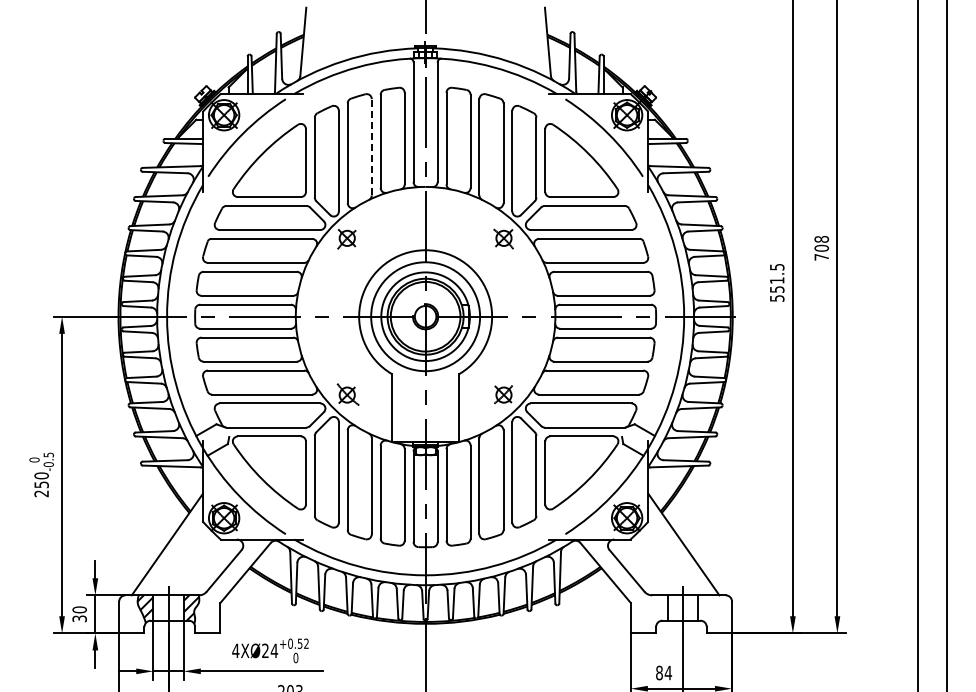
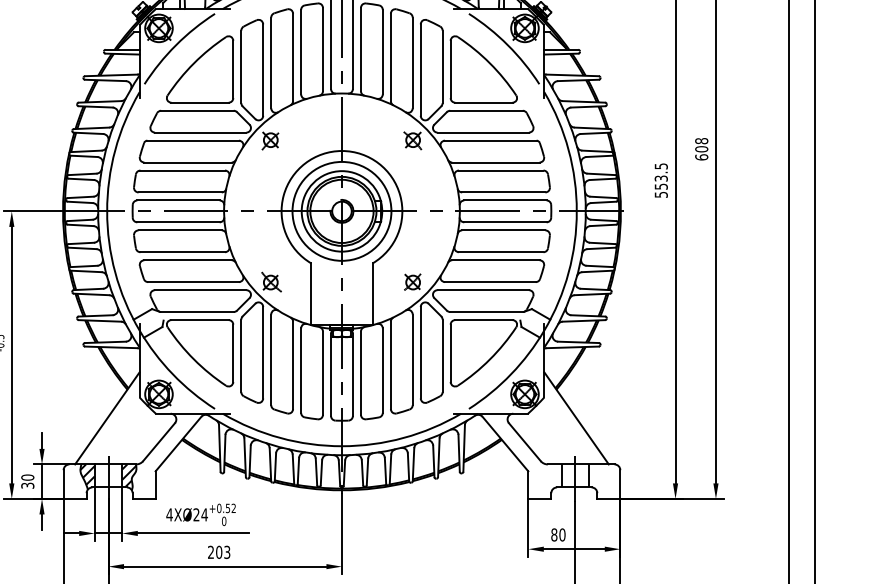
line: (371, 146) -> (292, 56), dashed -> solid
text: (821, 256) -> (701, 156), 708 -> 608
text: (776, 280) -> (660, 178), 551.5 -> 553.5
text: (668, 672) -> (562, 534), 84 -> 80

